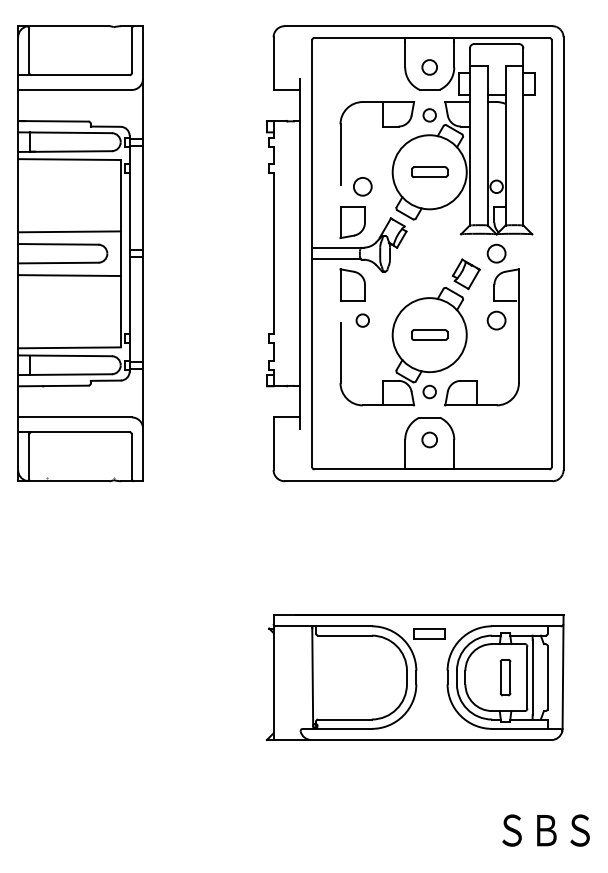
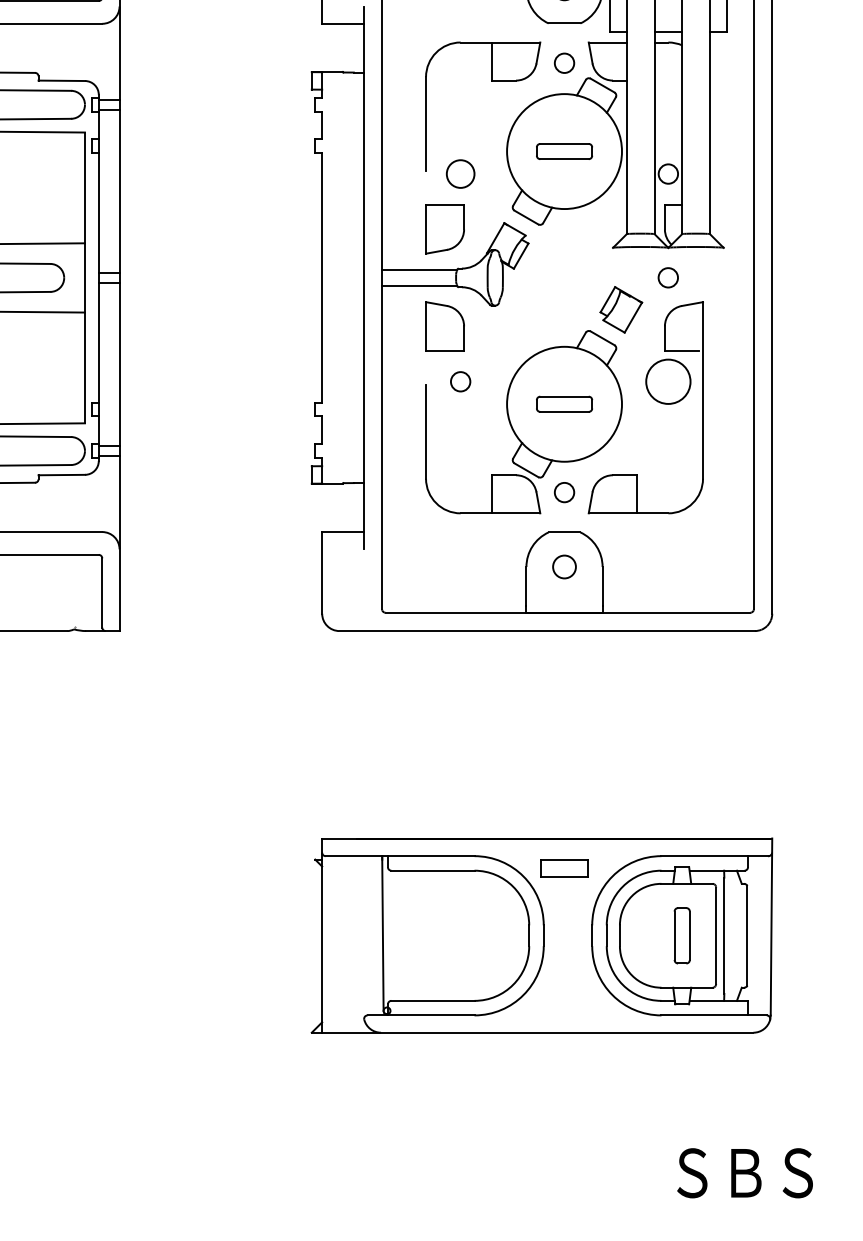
circle: (496, 253) -> (668, 277), size x0.7
circle: (496, 320) -> (668, 381), size x1.6

